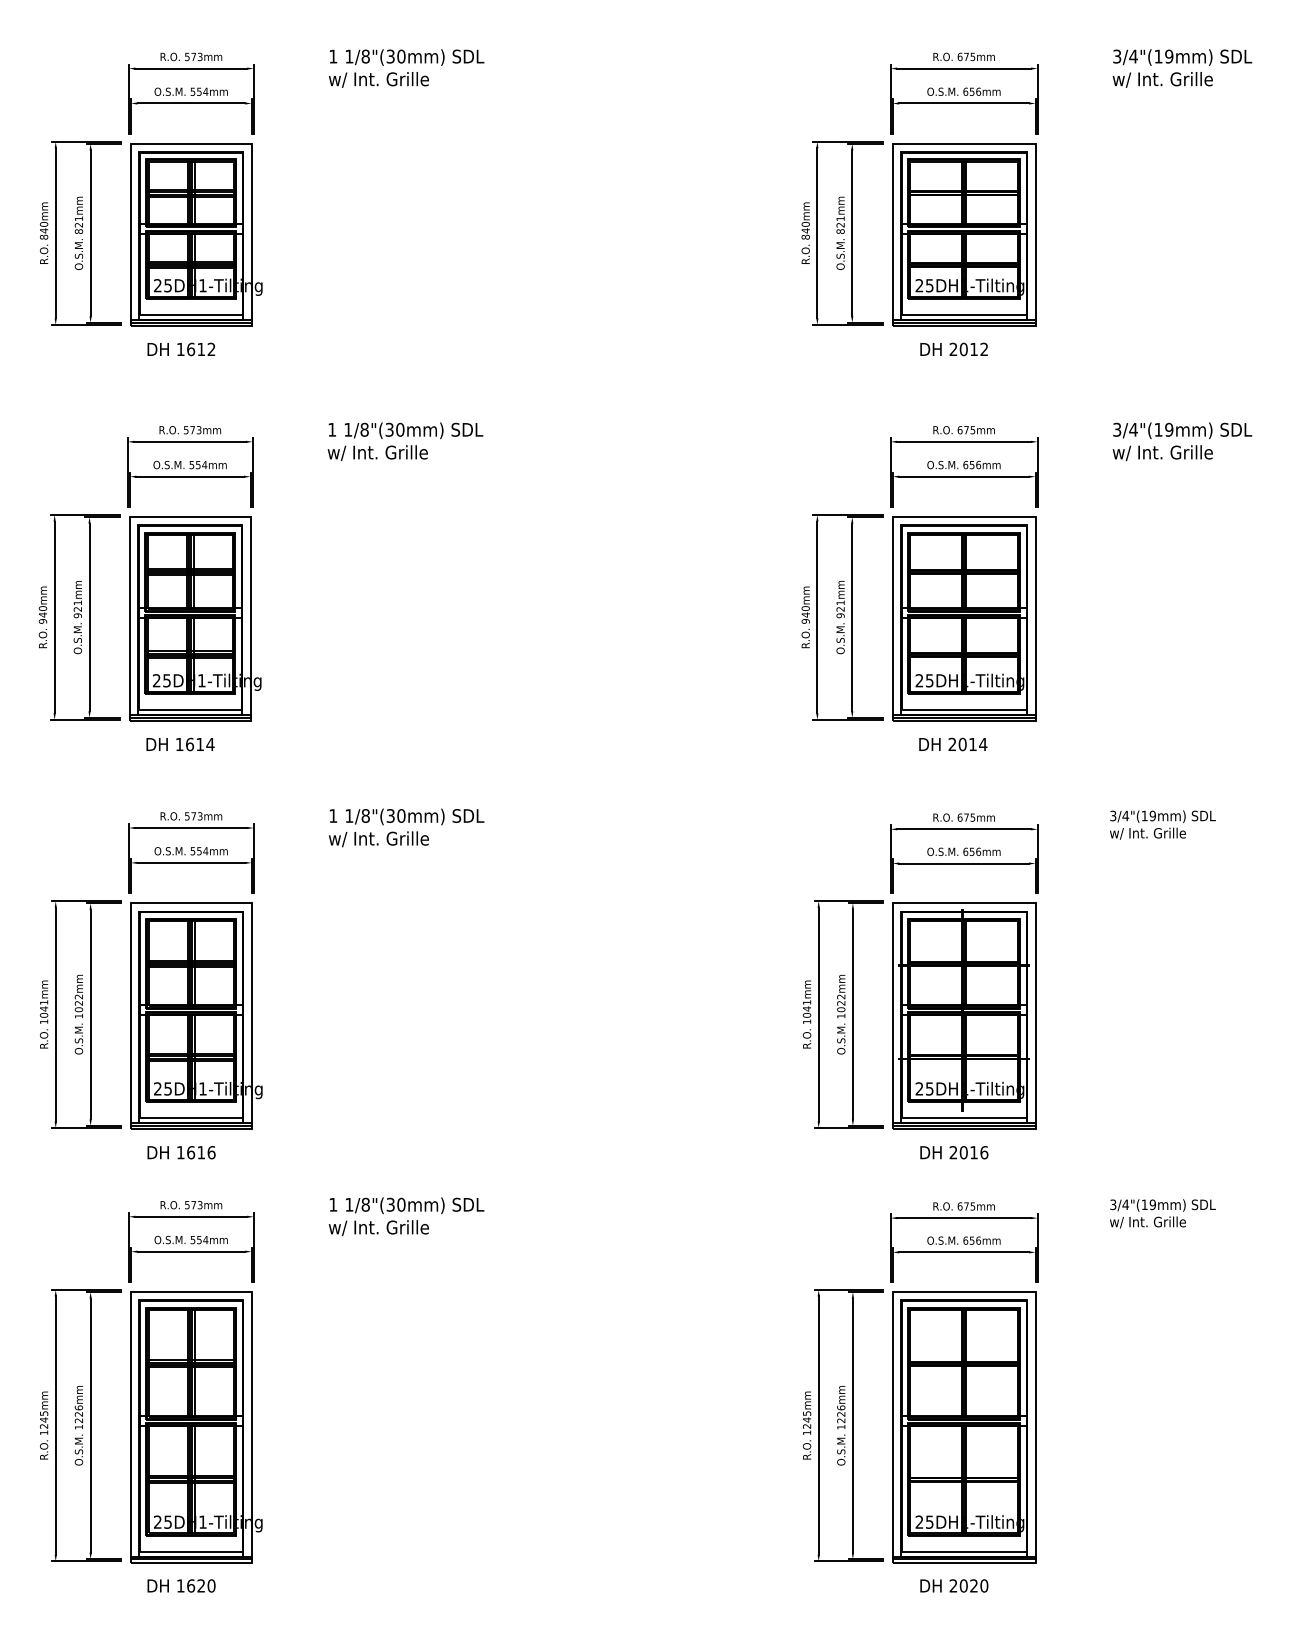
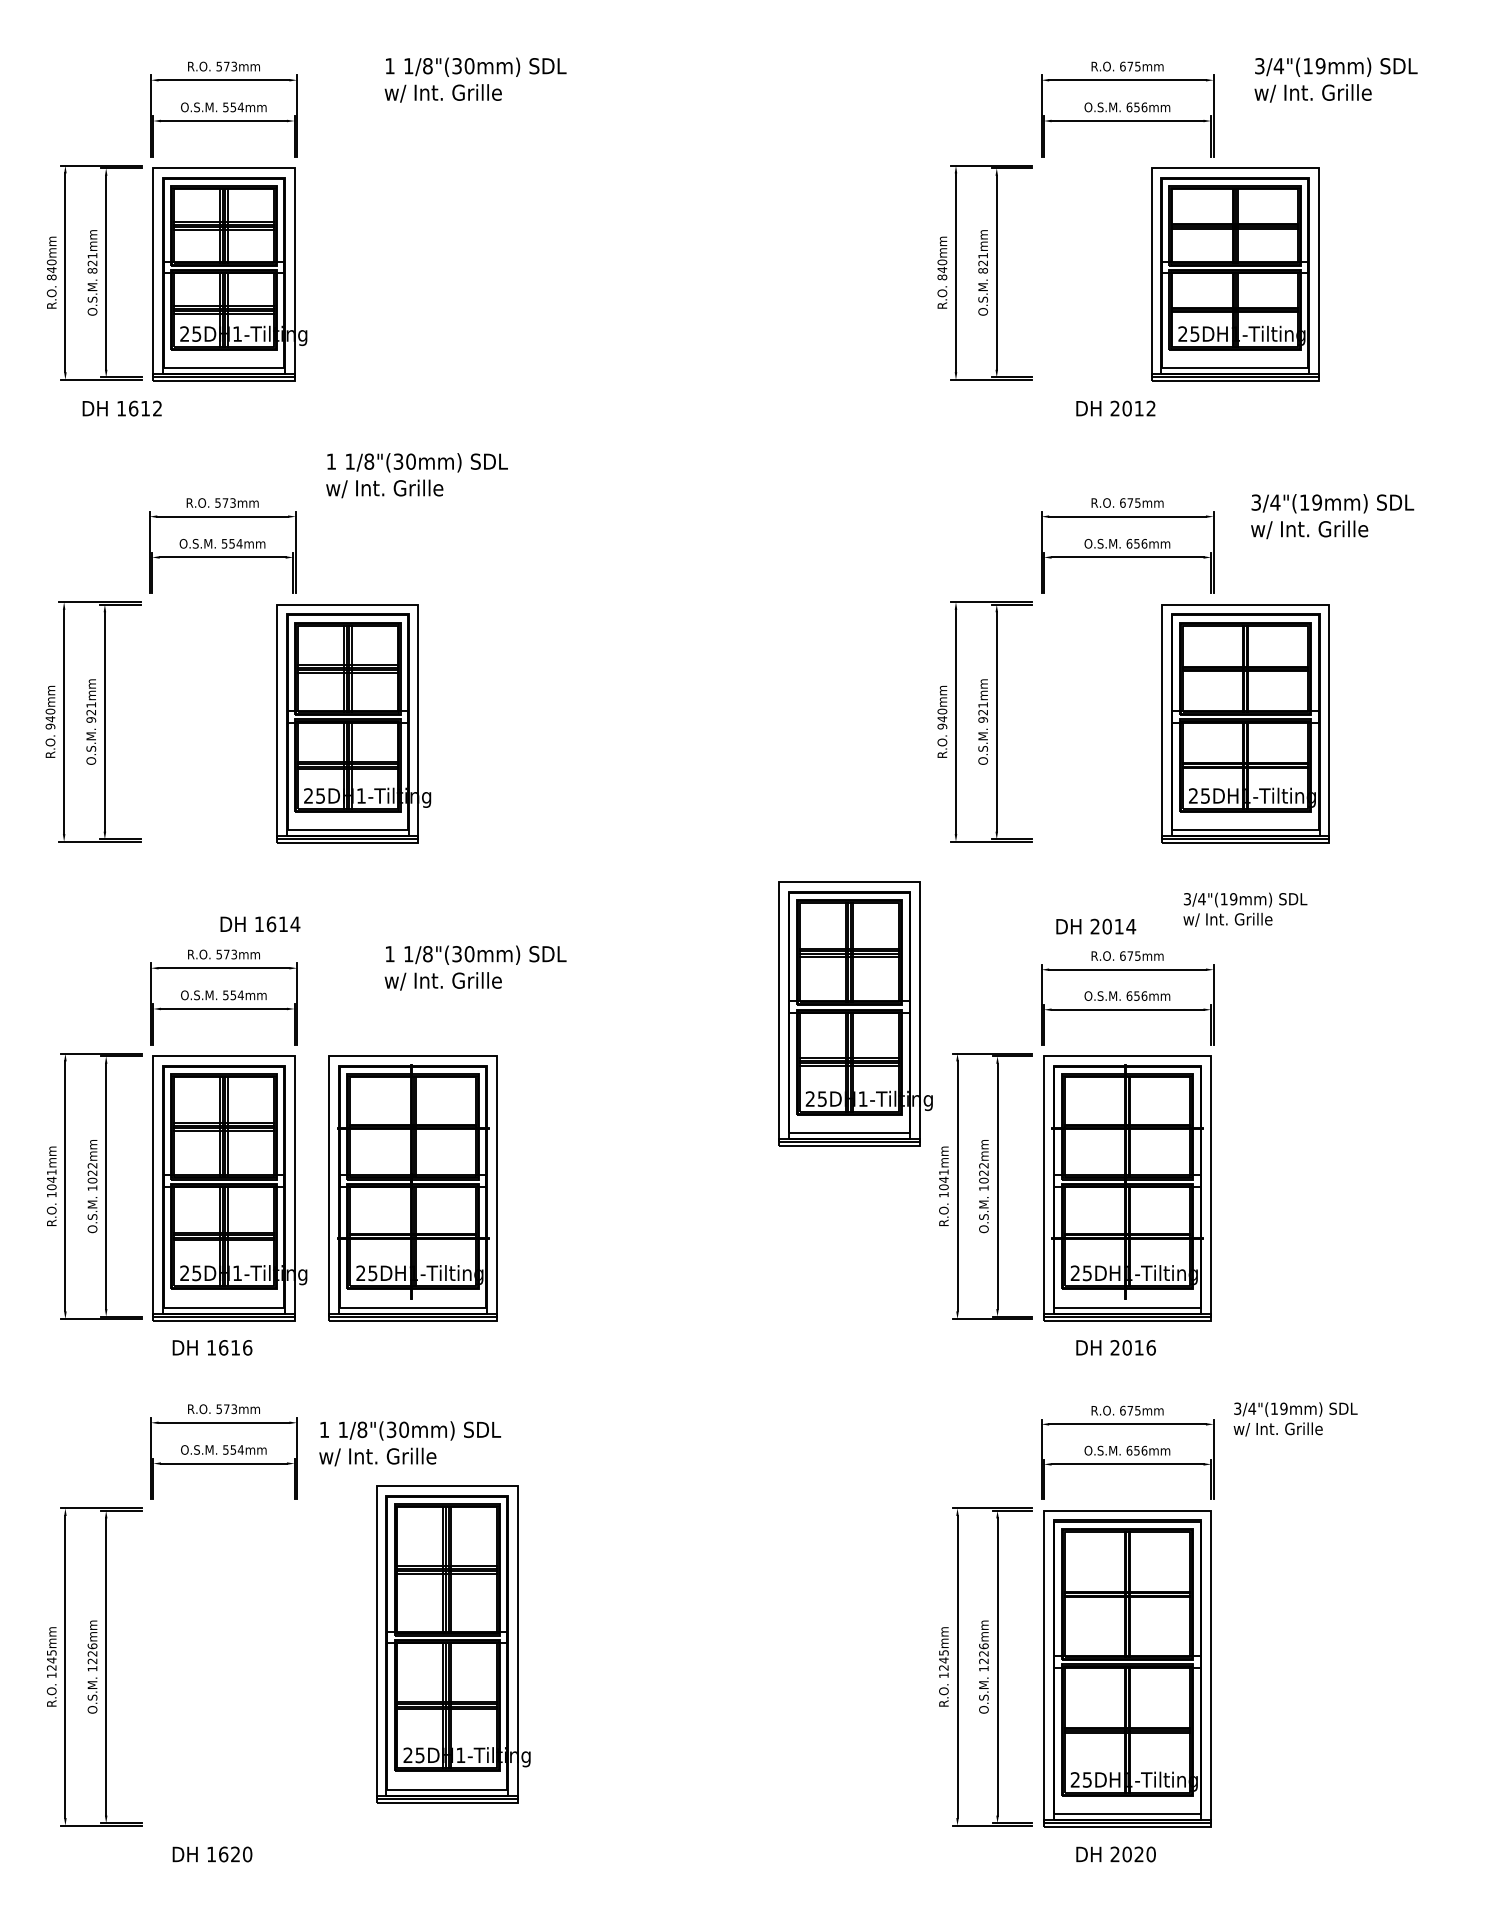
text: (1182, 68) -> (1336, 80), moved
part: (964, 234) -> (1235, 274), moved
text: (181, 349) -> (122, 408), moved
text: (405, 441) -> (417, 475), moved
text: (1182, 441) -> (1332, 516), moved
part: (195, 618) -> (353, 723), moved
part: (964, 618) -> (1246, 723), moved
text: (180, 744) -> (260, 924), moved
text: (953, 744) -> (1096, 926), moved
text: (1162, 824) -> (1244, 909), moved
part: (731, 866) -> (855, 1013), added
part: (353, 1015) -> (413, 1187), added
text: (1162, 1213) -> (1295, 1418), moved
text: (406, 1216) -> (410, 1443), moved
part: (196, 1427) -> (453, 1644), moved

